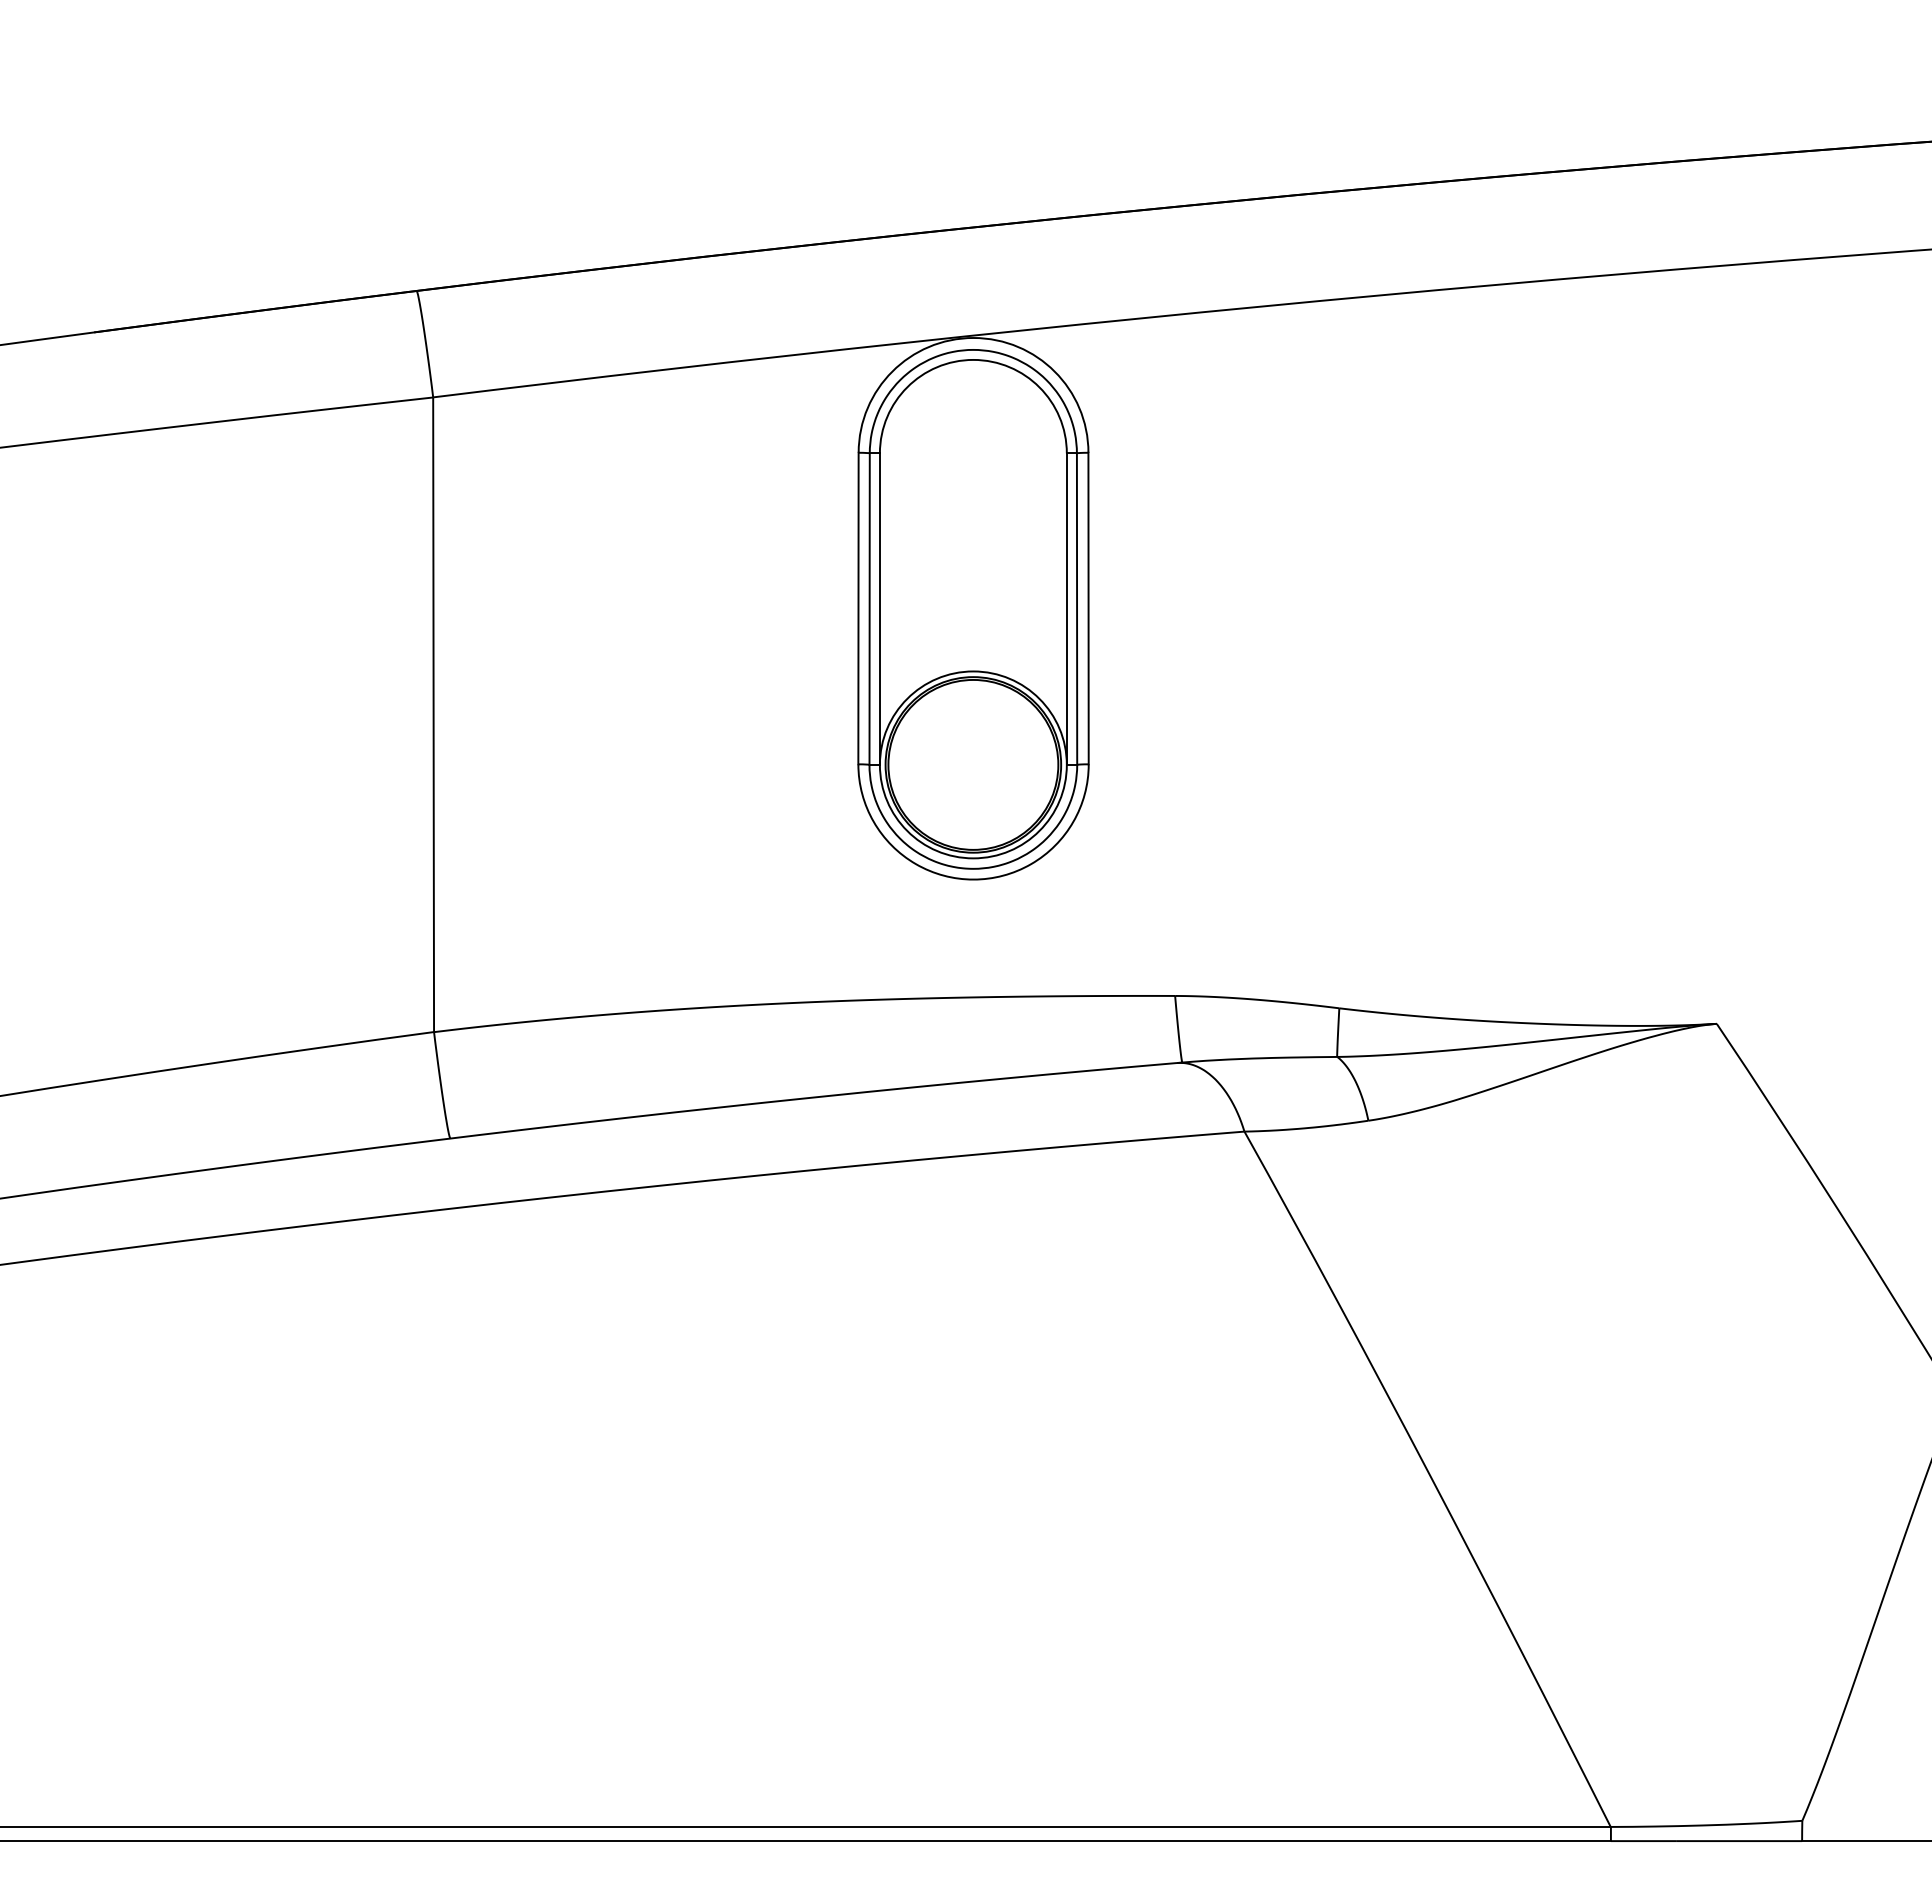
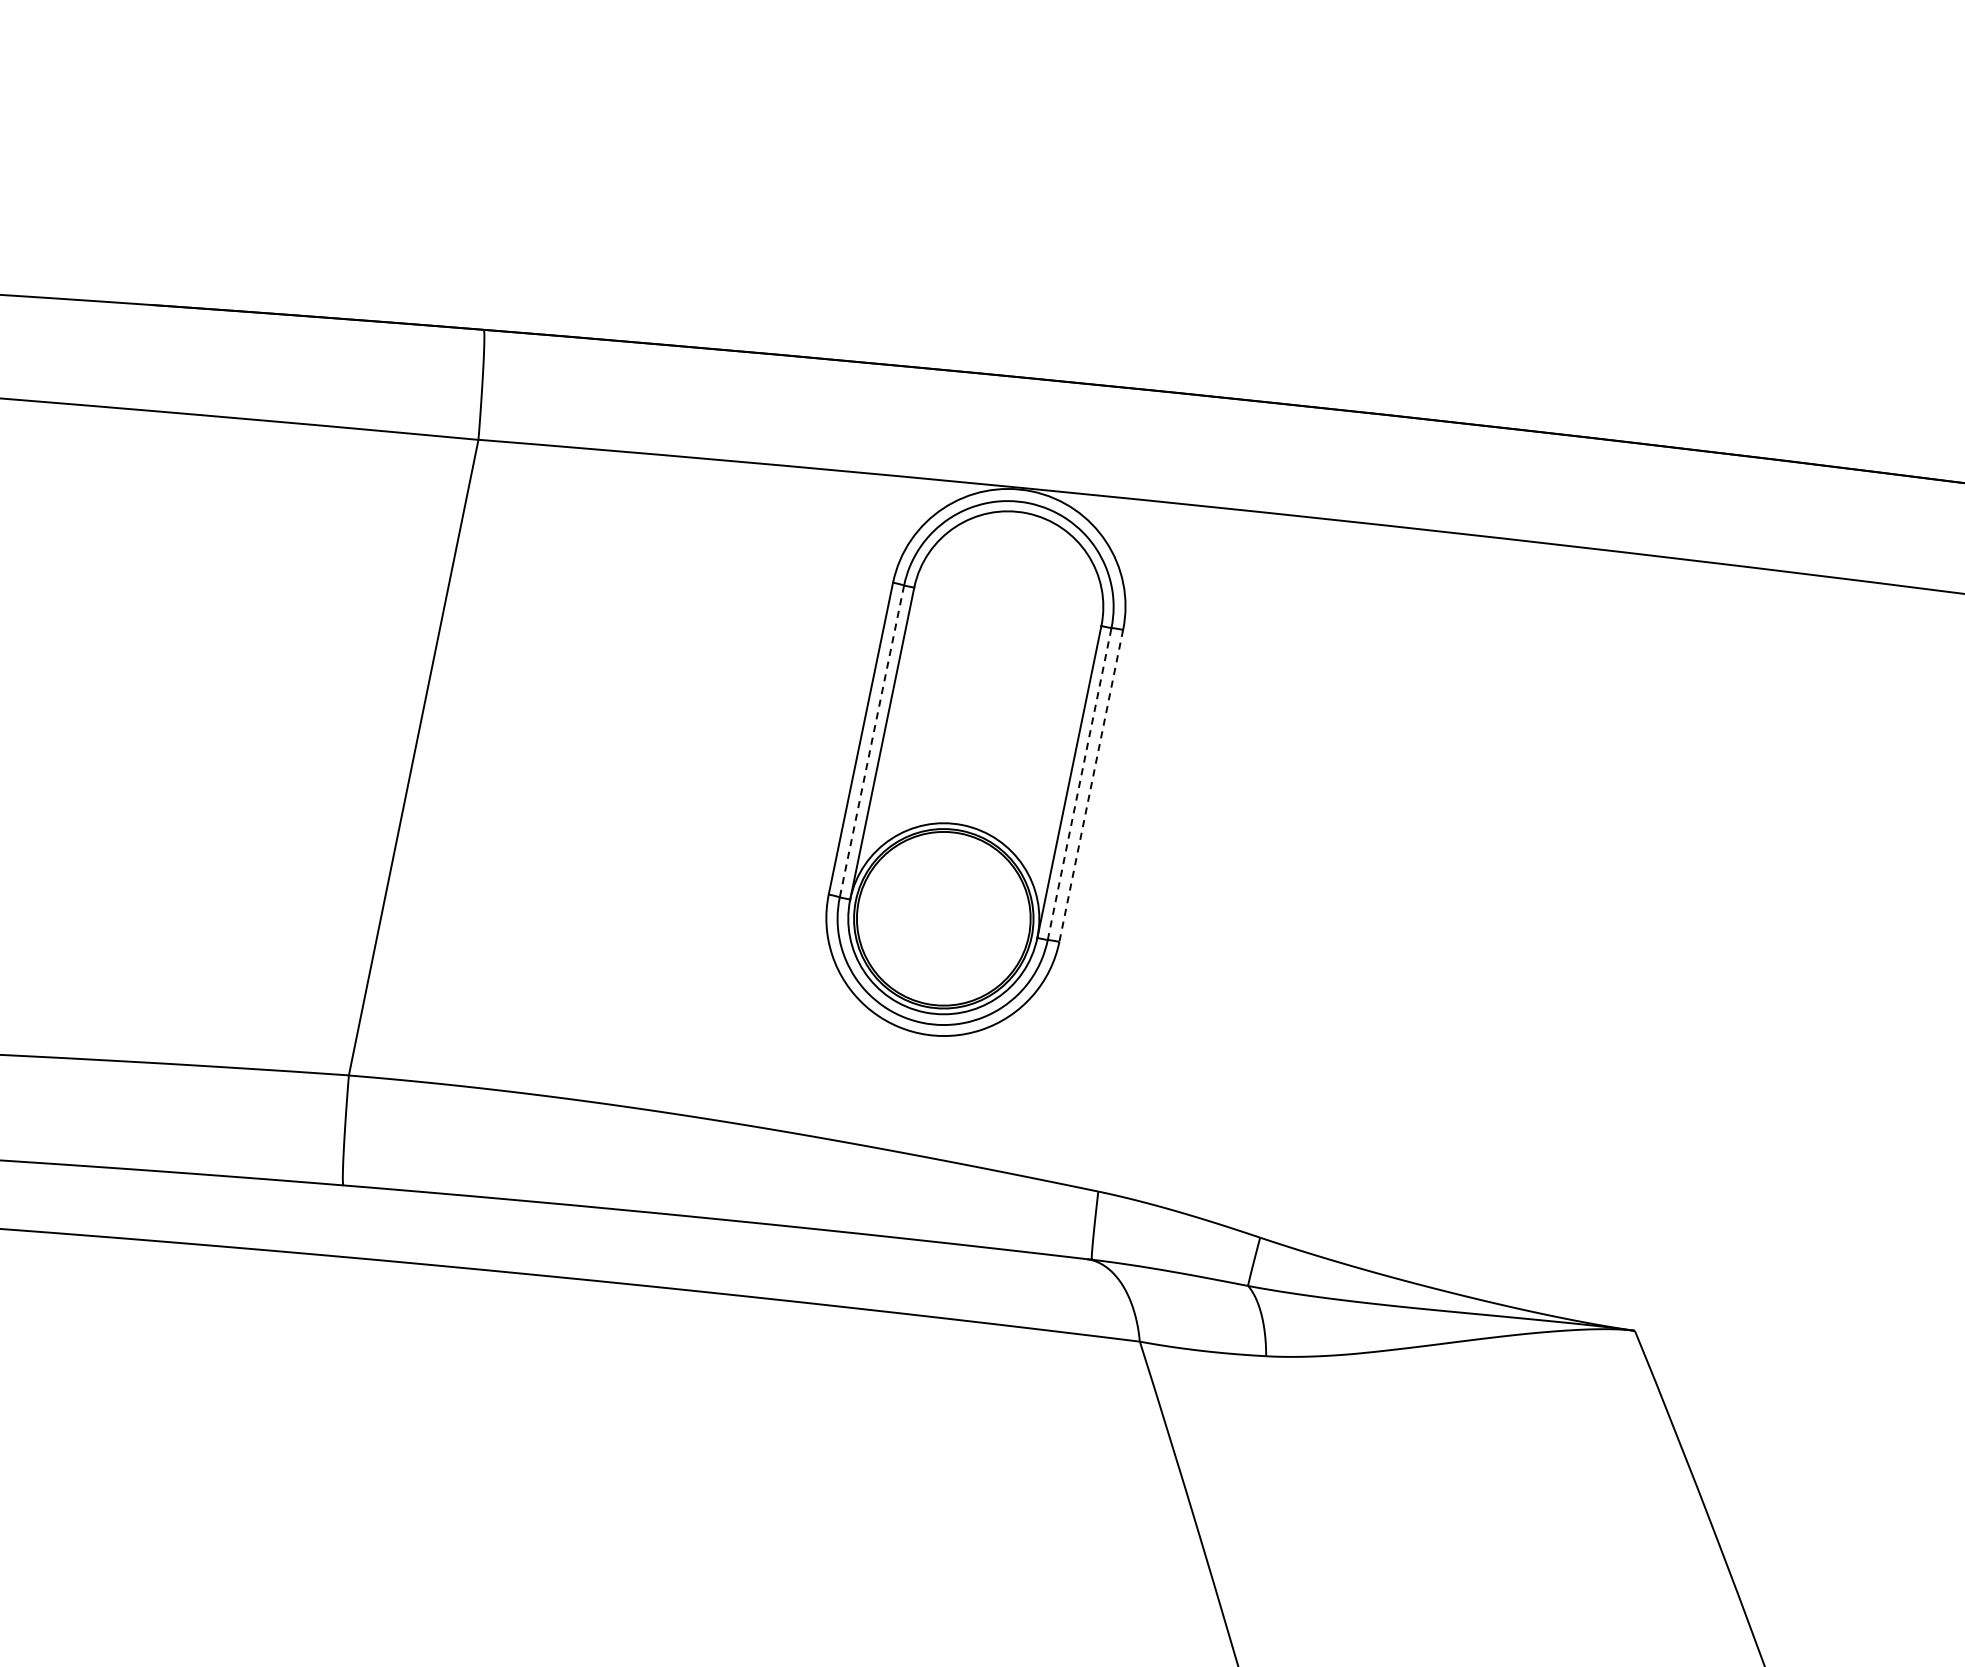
line: (1088, 608) -> (1091, 785), solid -> dashed
line: (869, 609) -> (871, 741), solid -> dashed
line: (1077, 609) -> (1079, 784), solid -> dashed

